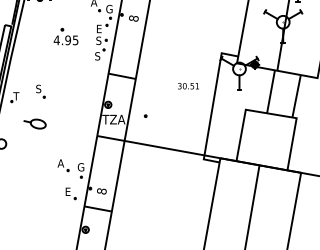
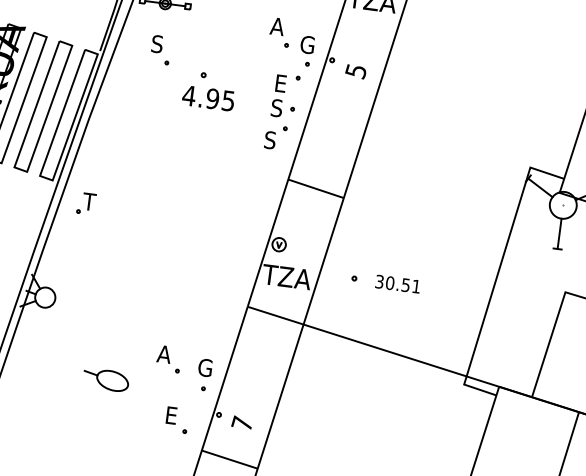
text: (133, 18) -> (355, 70), 8 -> 5
text: (188, 86) -> (397, 284), moved
part: (40, 91) -> (160, 49), moved
part: (34, 123) -> (104, 378), moved
text: (101, 191) -> (241, 423), 8 -> 7

